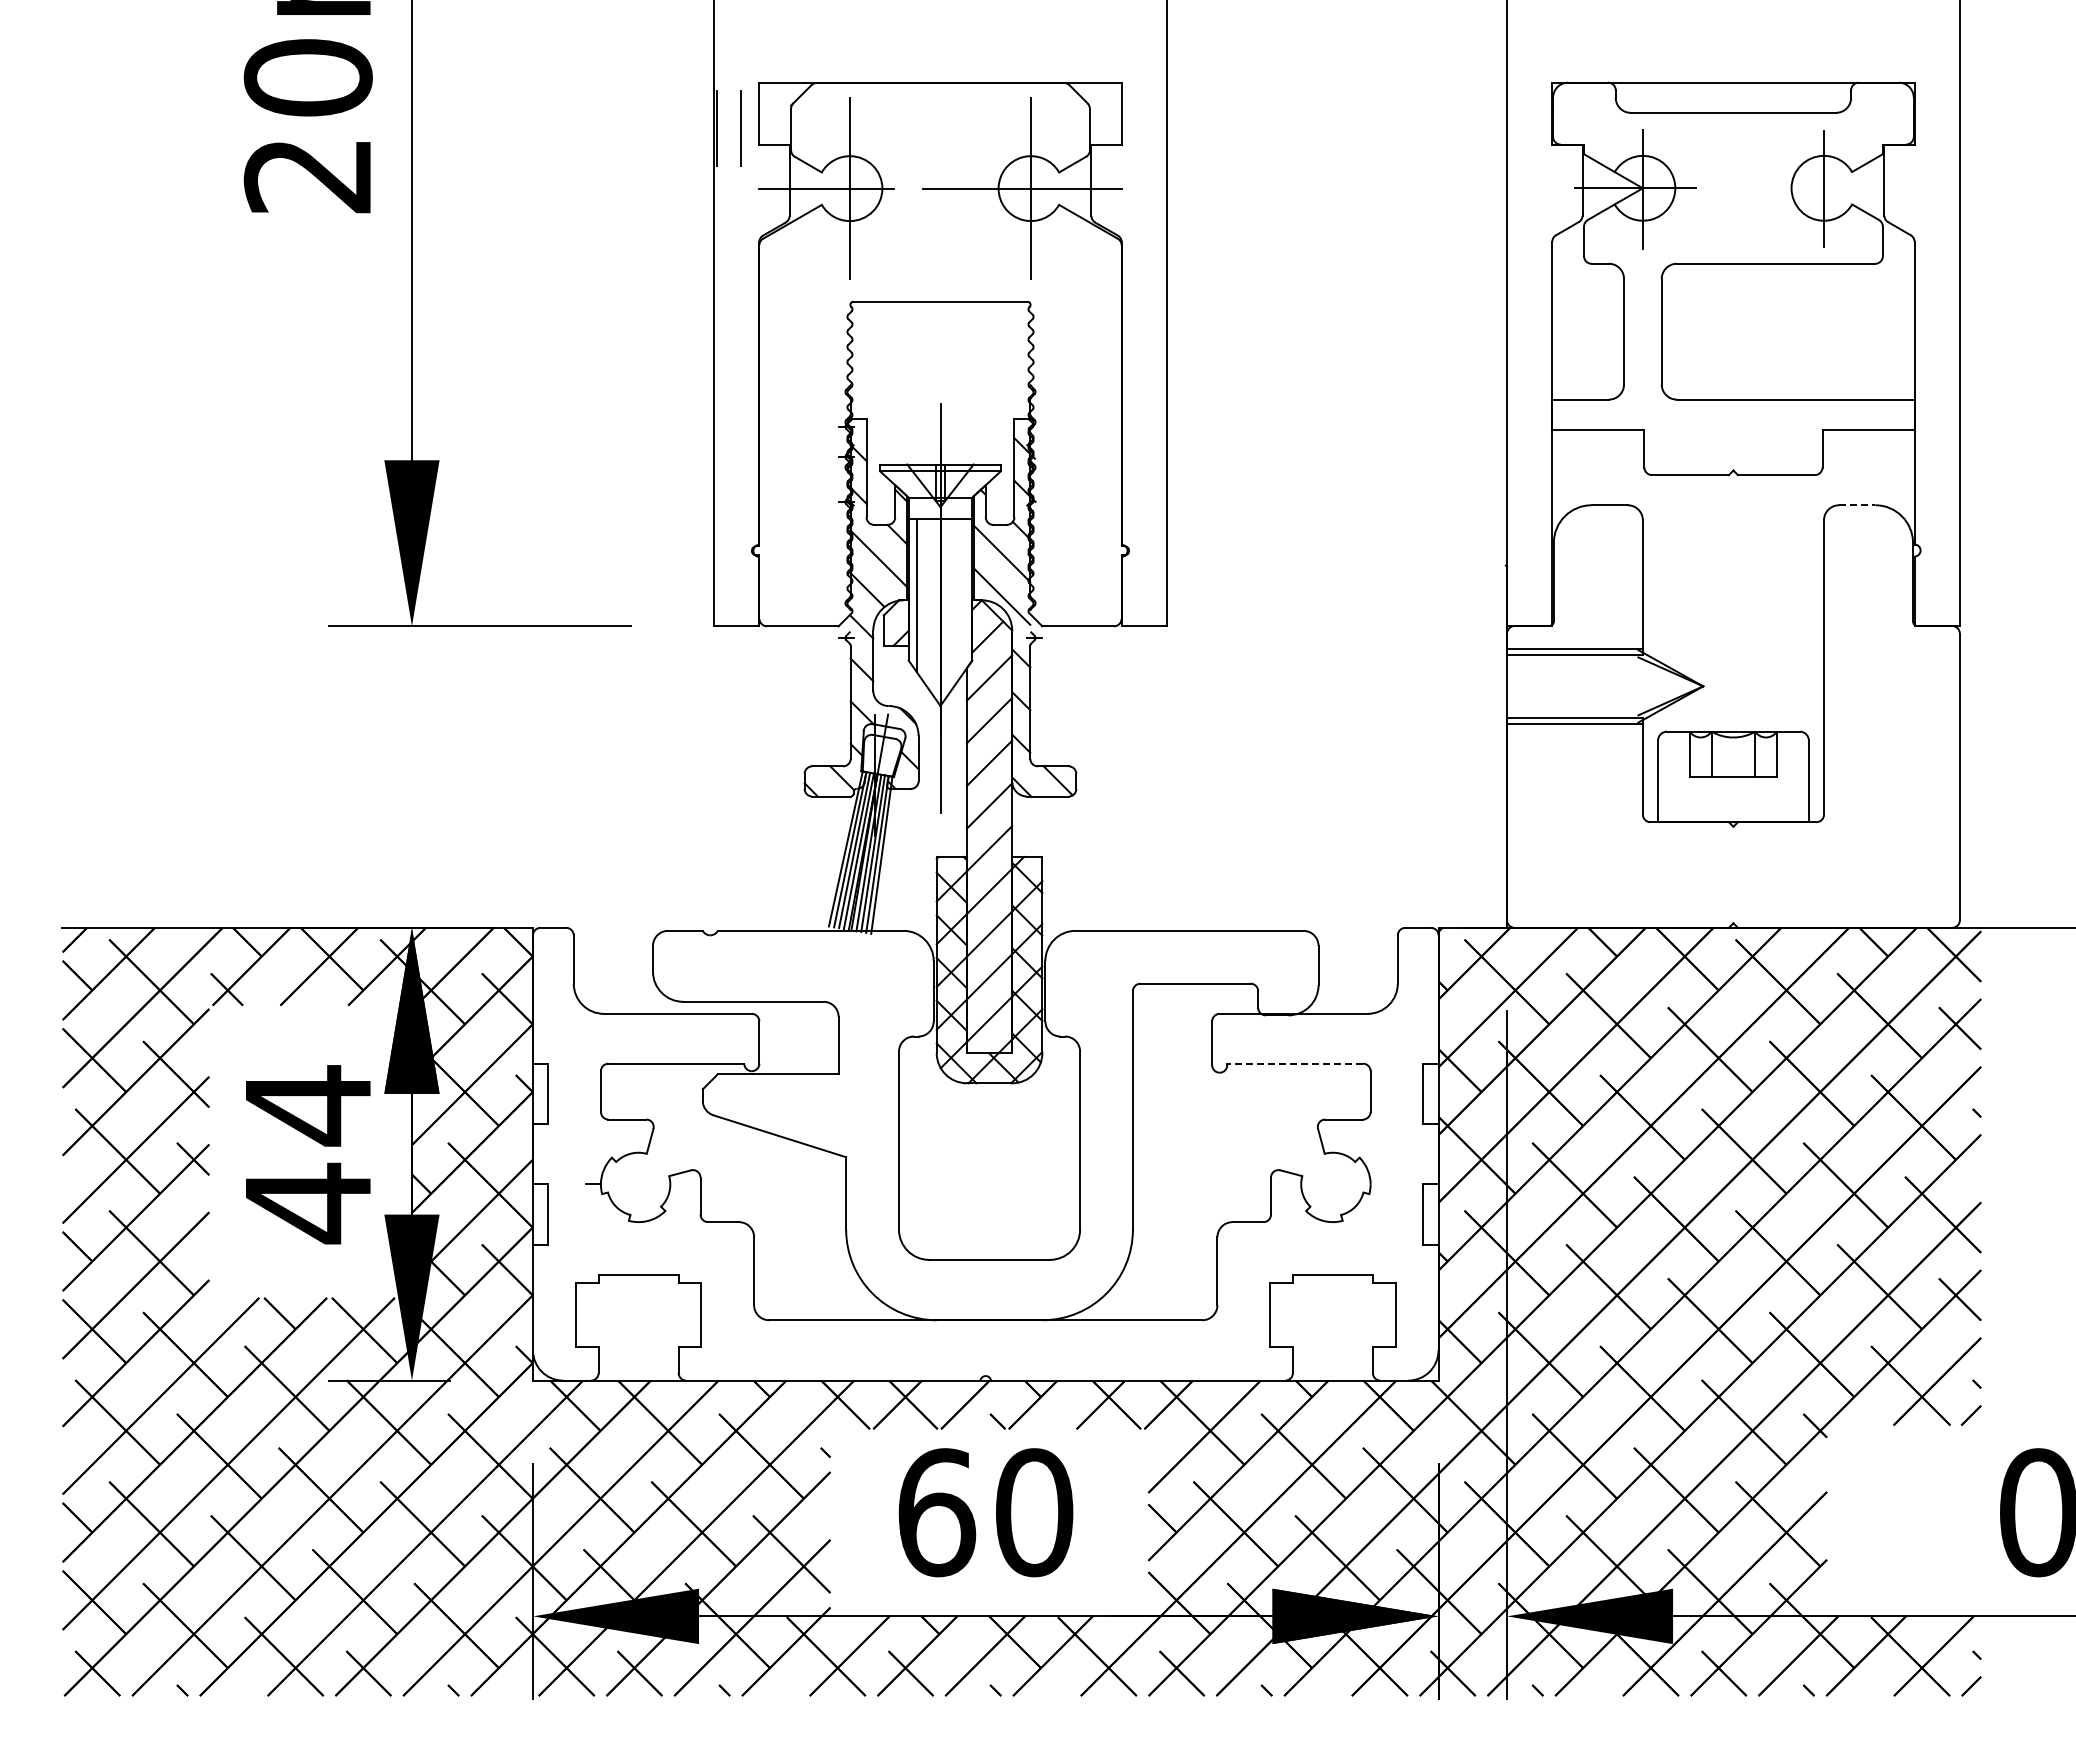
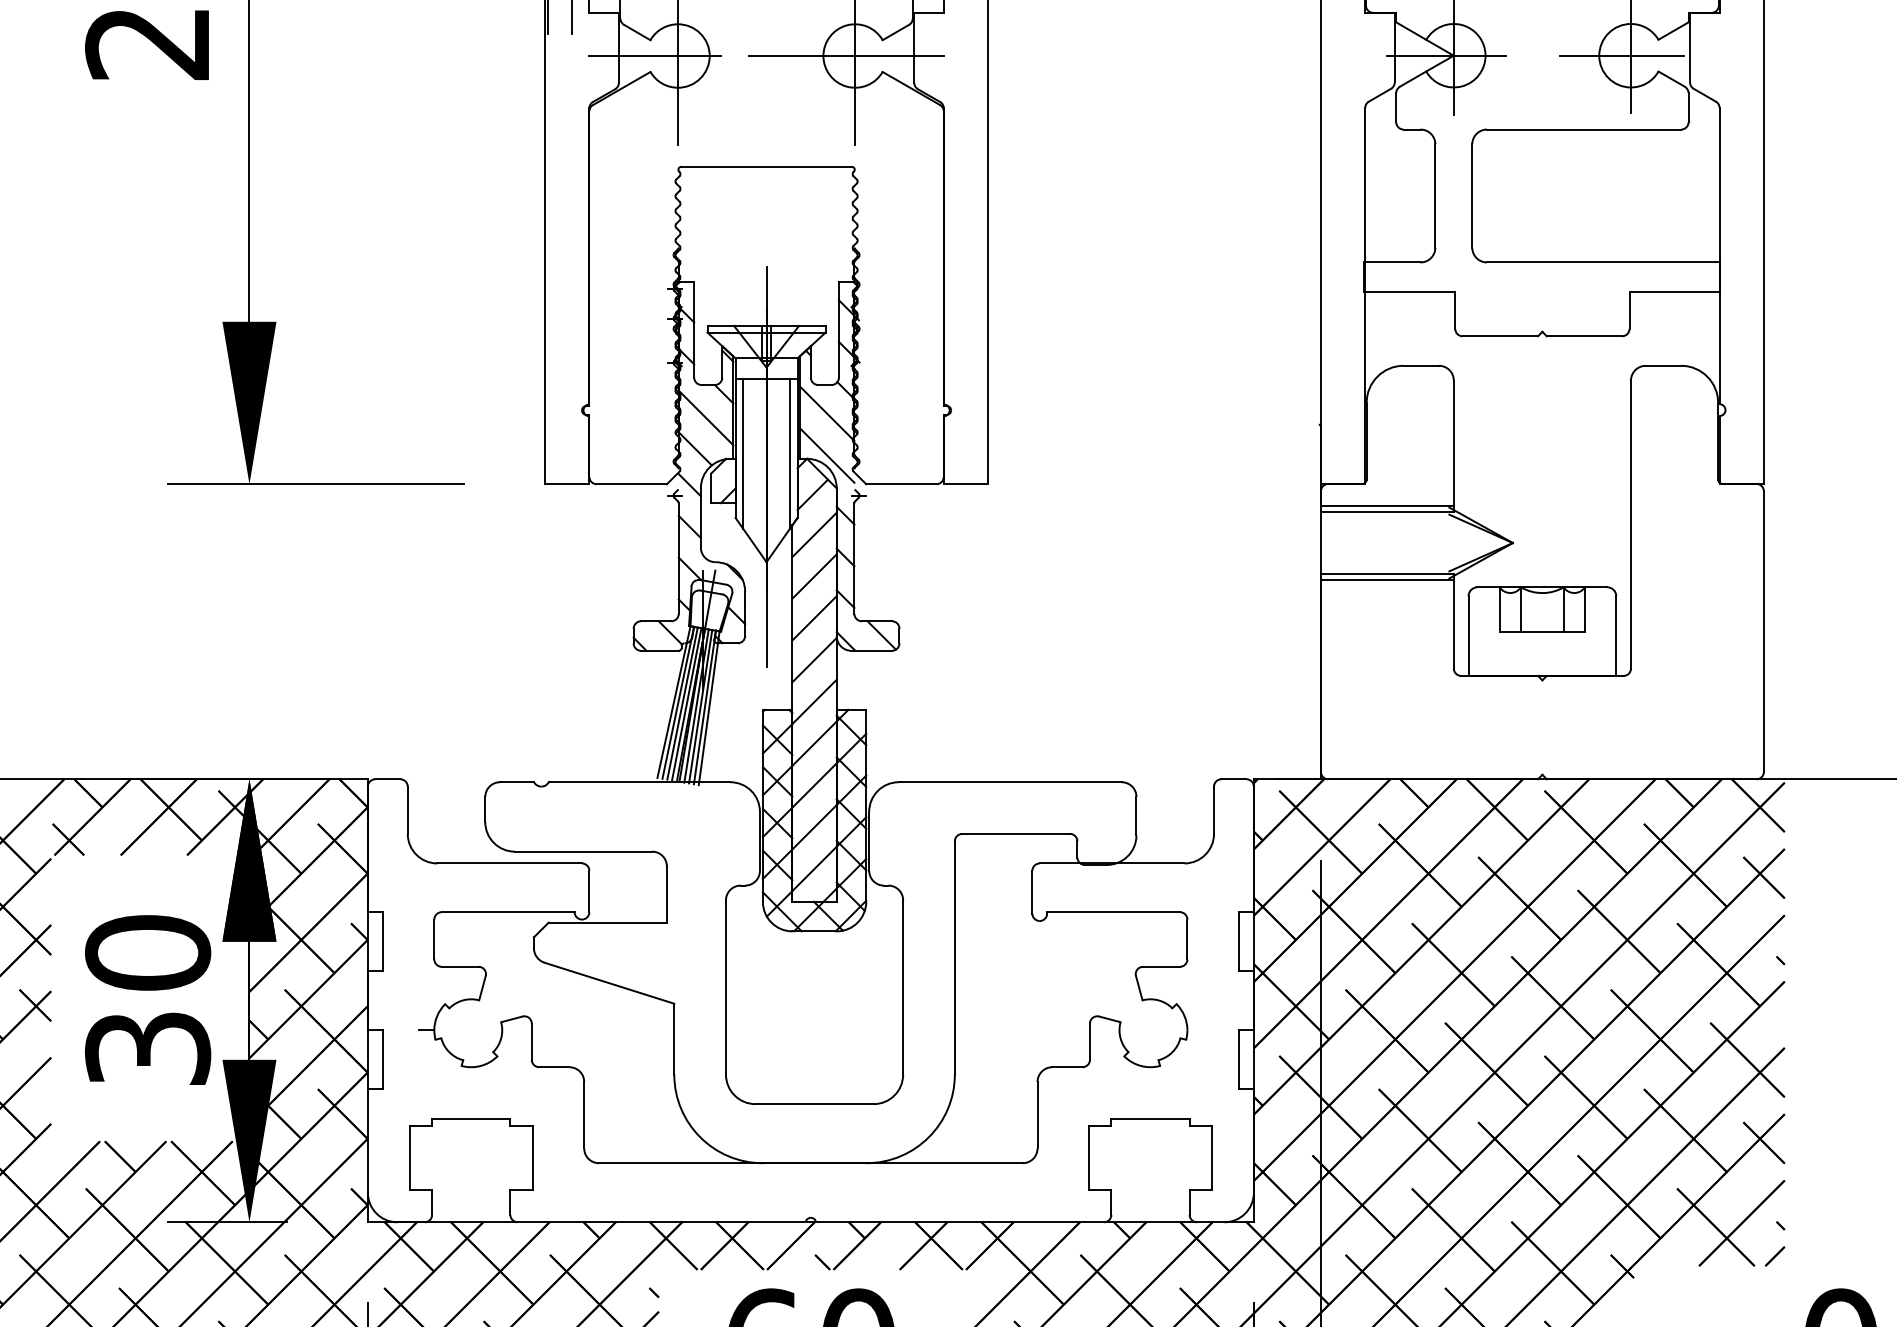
line: (1814, 188) -> (1621, 55), added
line: (1857, 505) -> (1663, 366), dashed -> solid
line: (964, 595) -> (790, 454), added
line: (1295, 1063) -> (1113, 912), dashed -> solid
text: (307, 1154) -> (147, 1001), 44 -> 30

